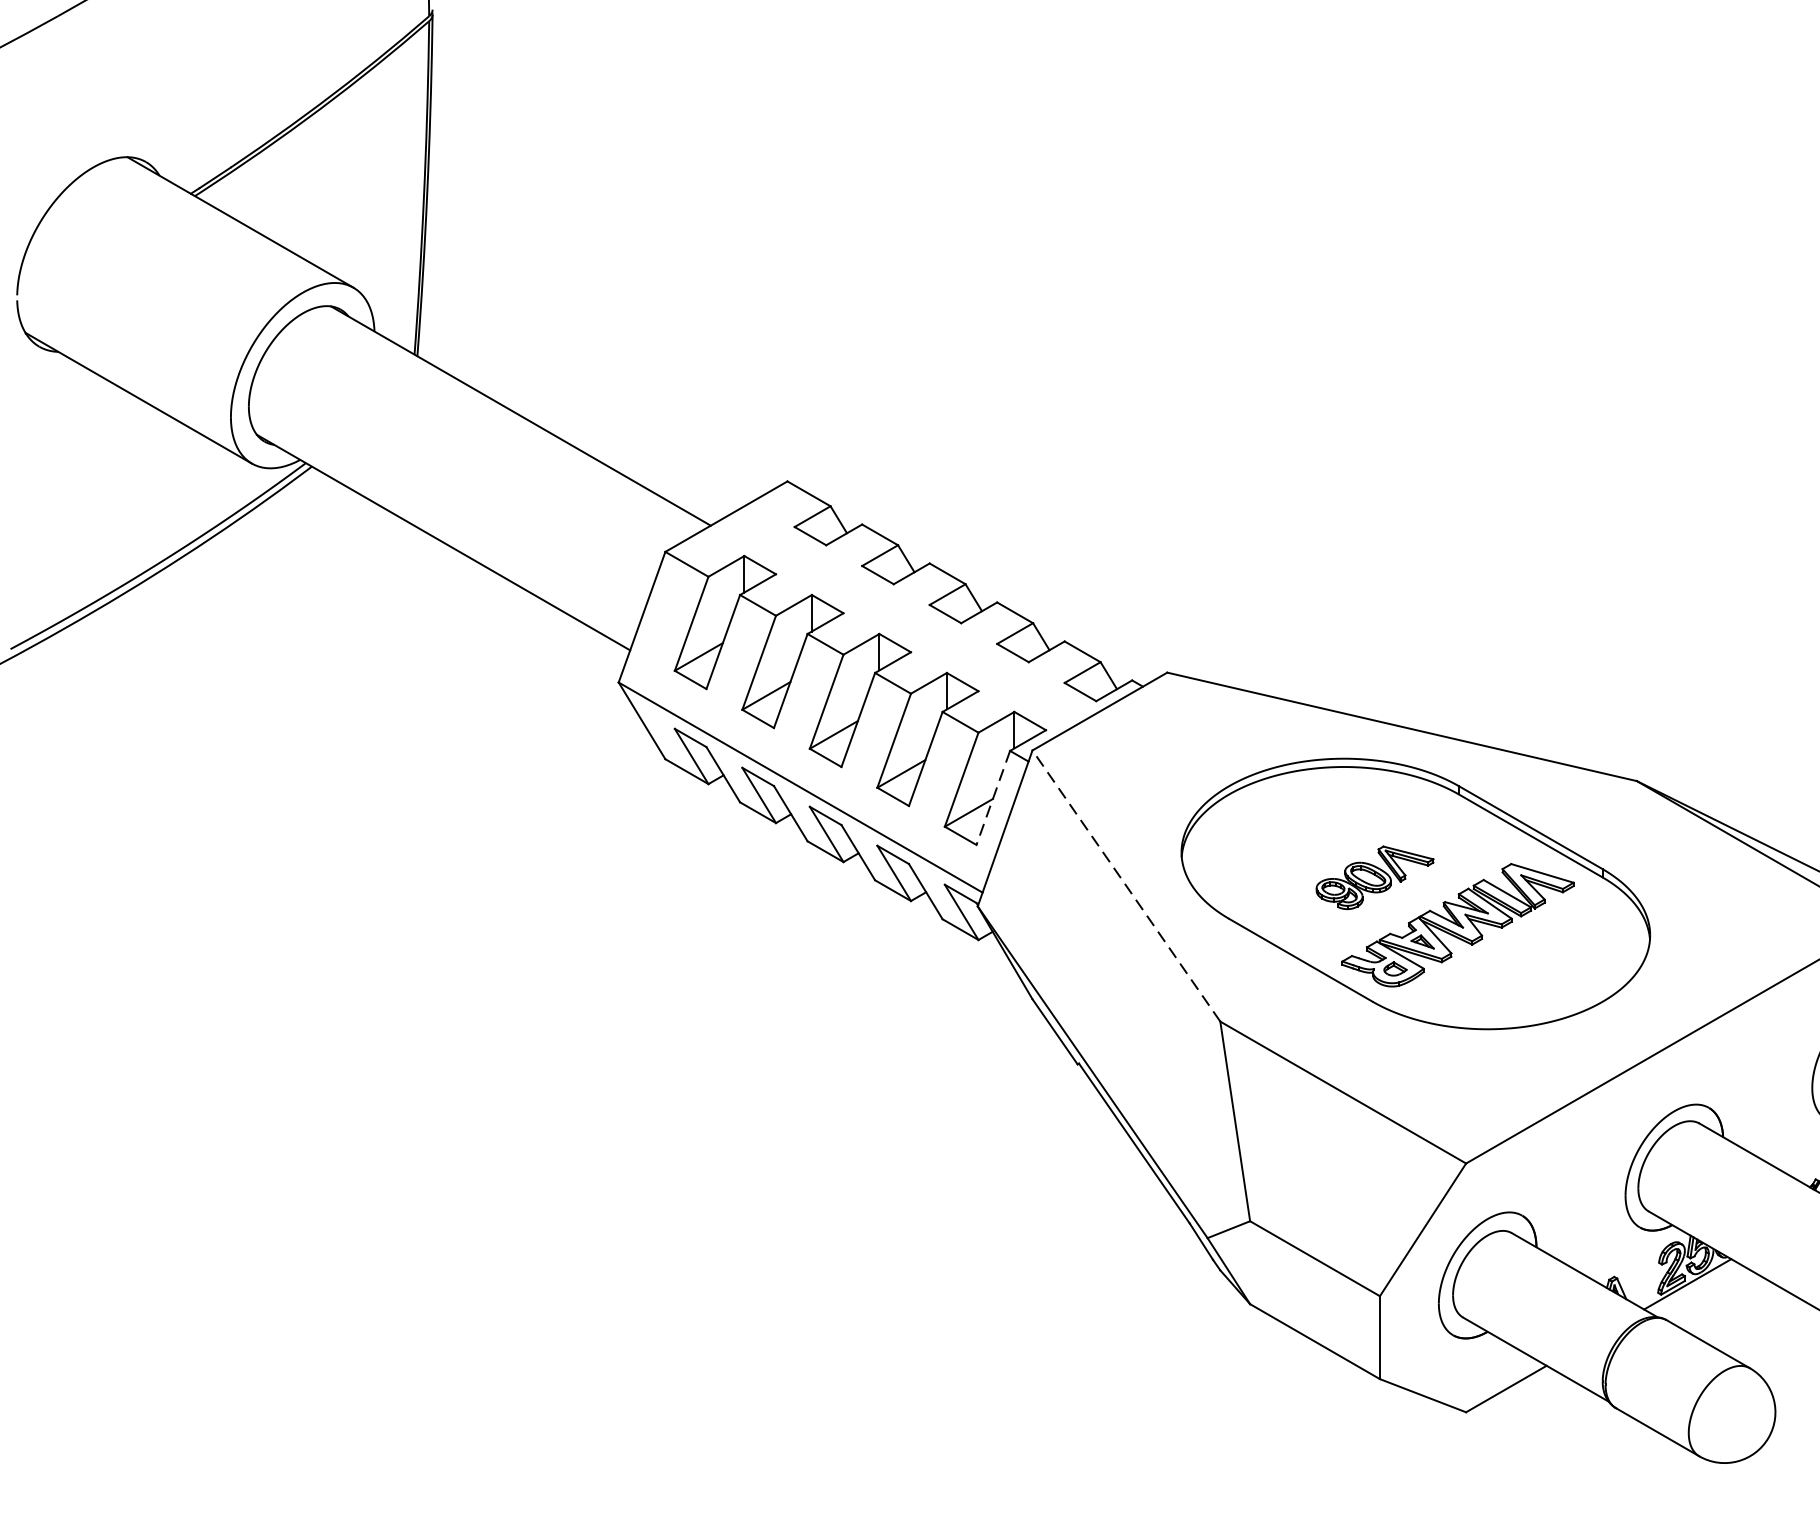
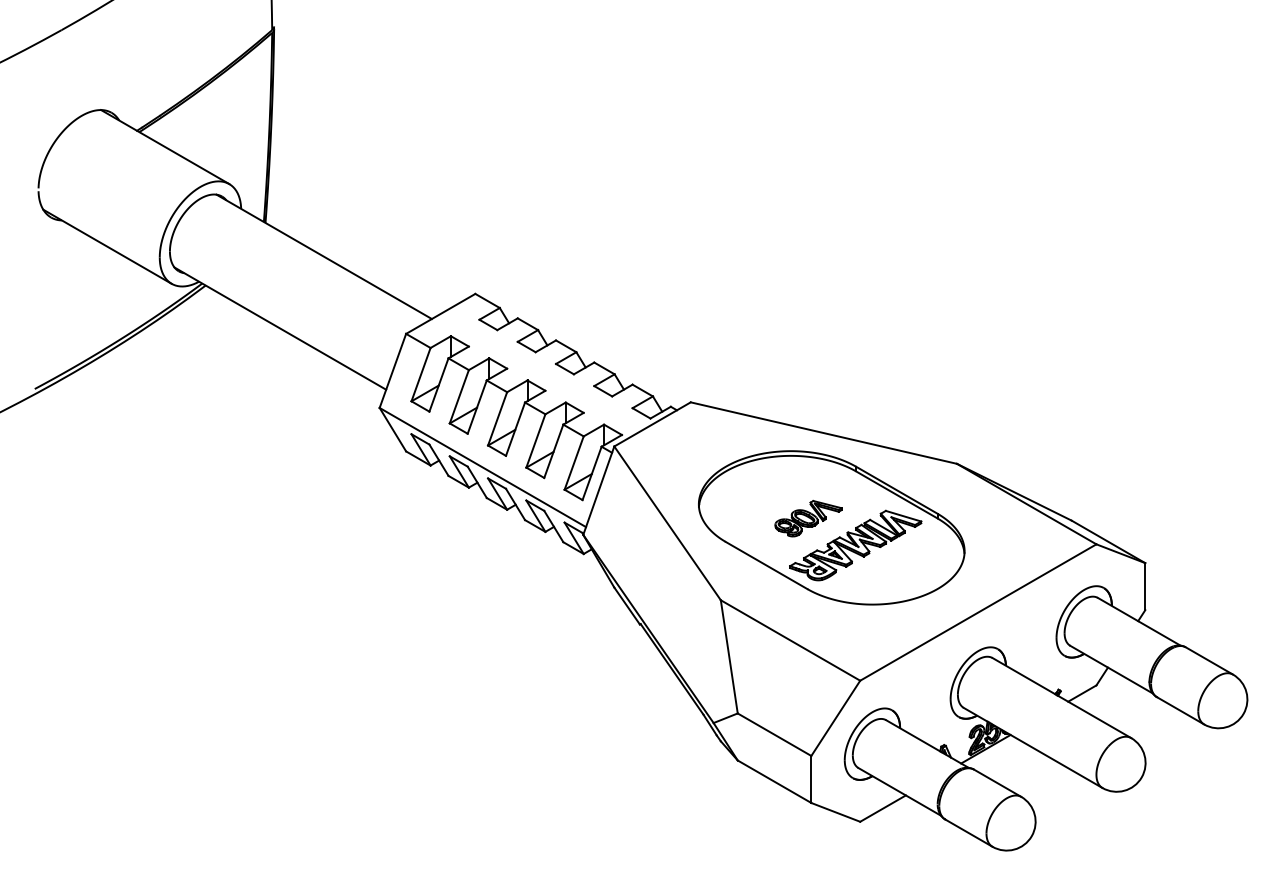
line: (992, 798) -> (591, 473), dashed -> solid
line: (1126, 886) -> (667, 523), dashed -> solid

